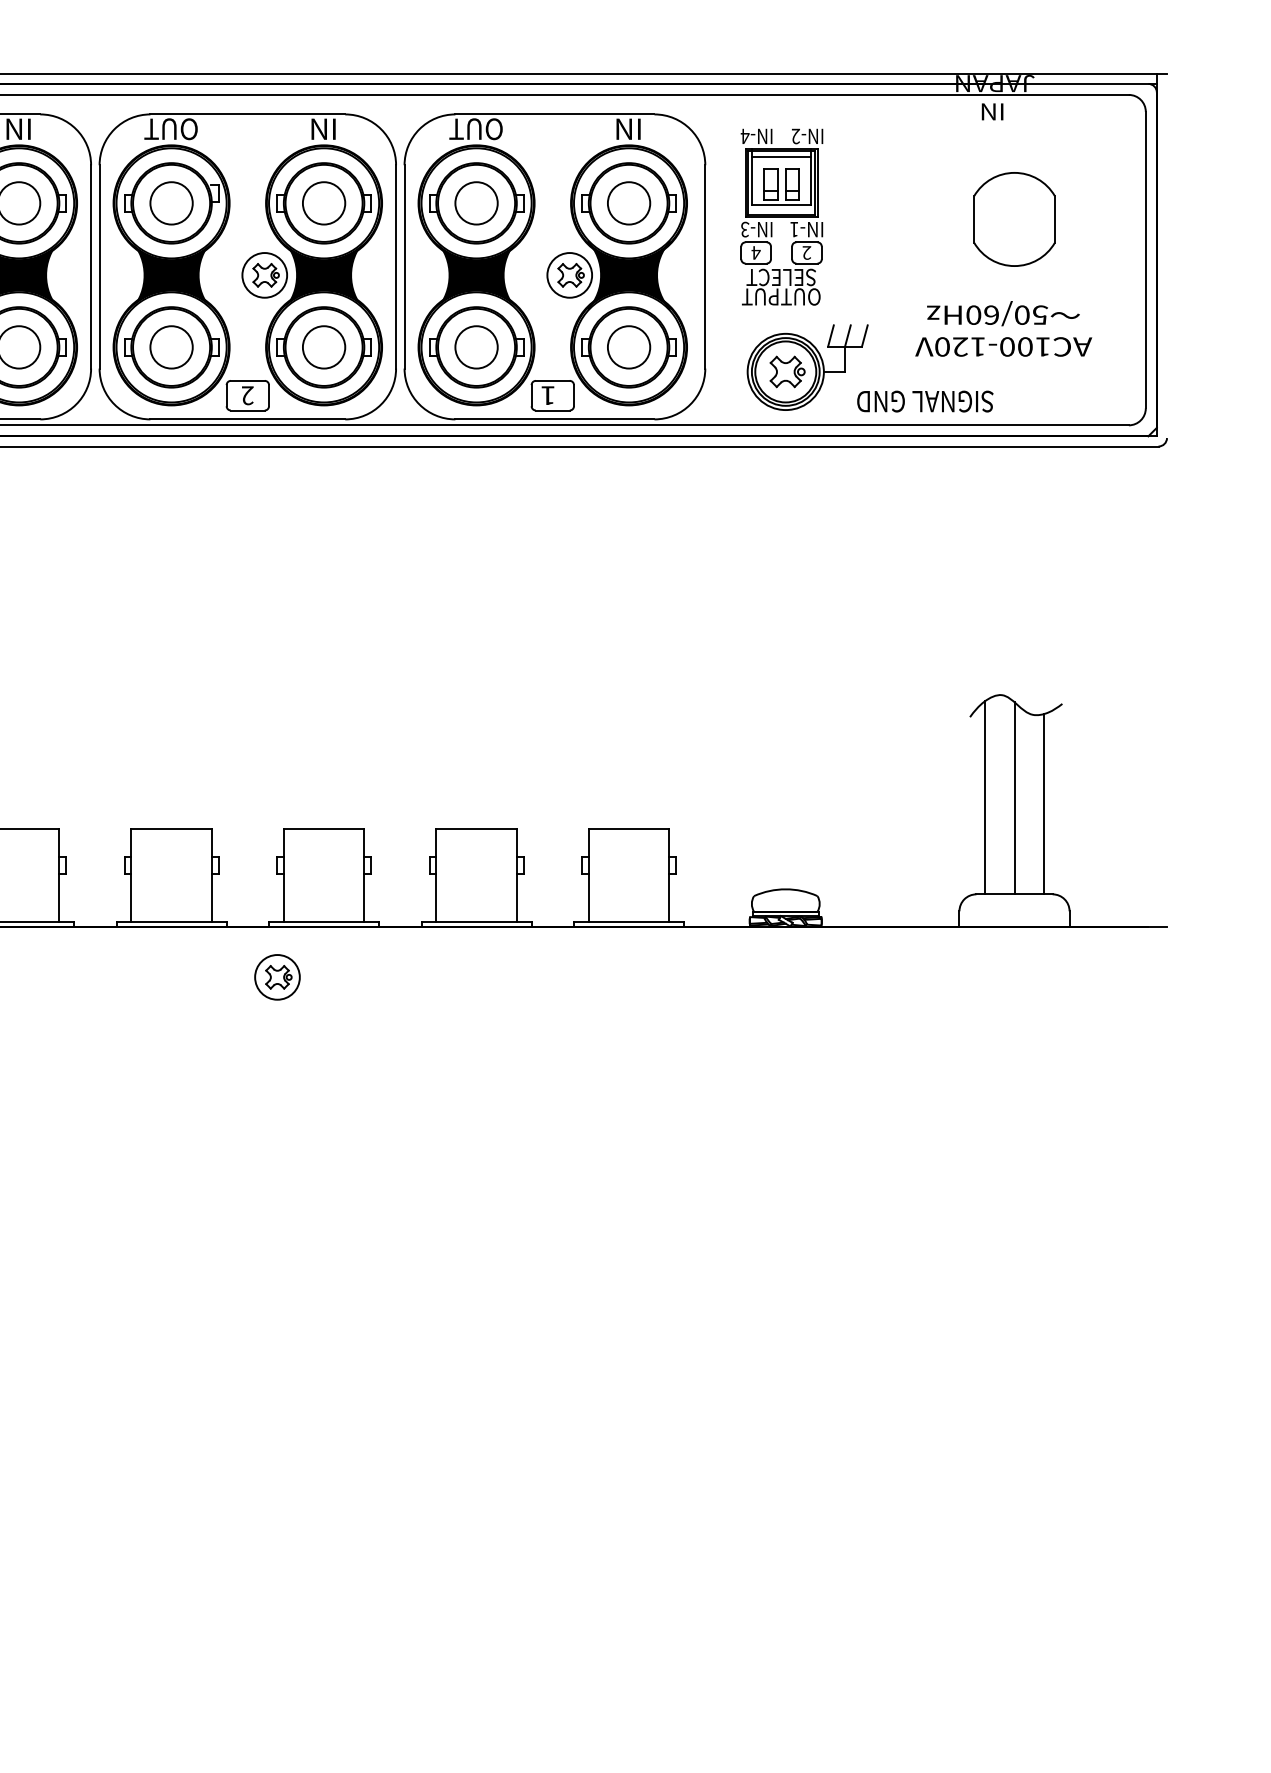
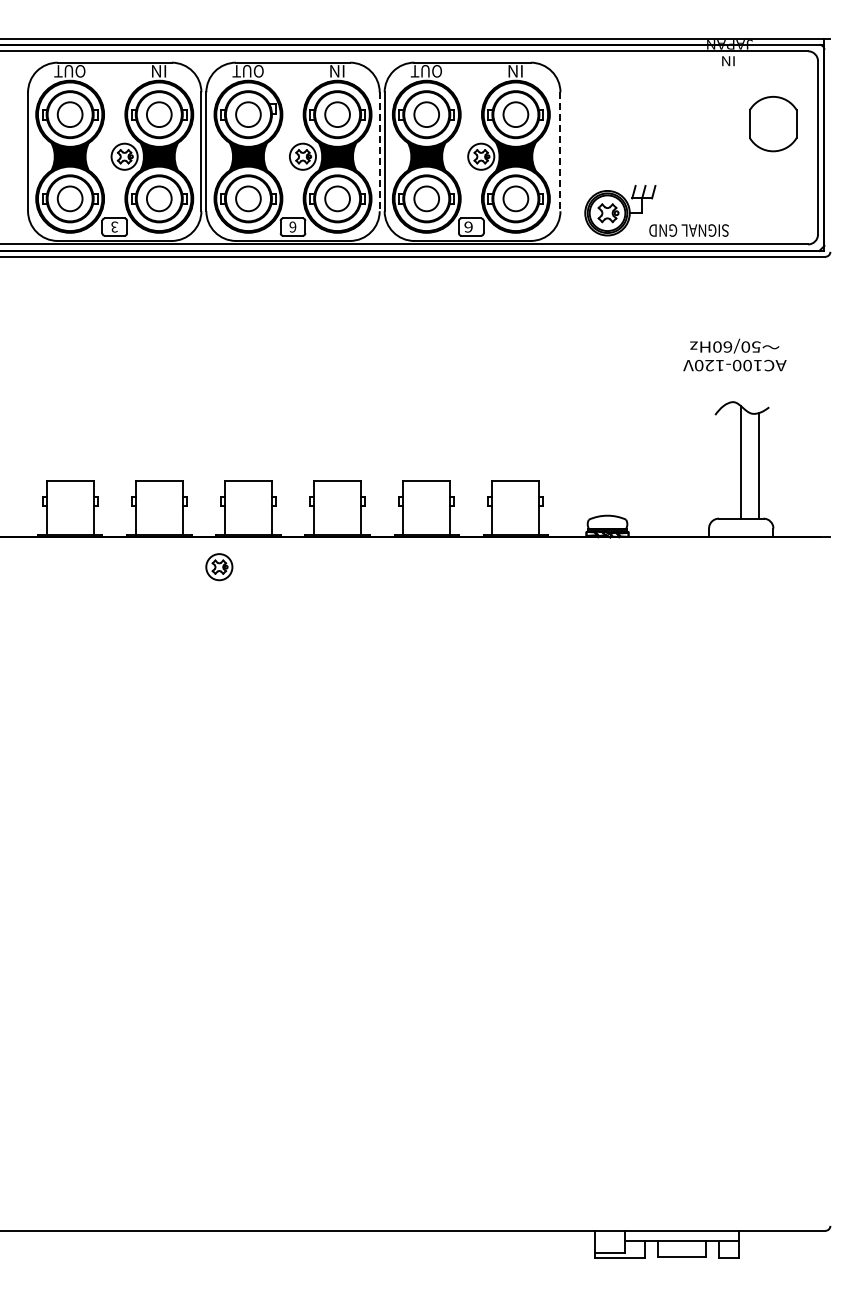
part: (780, 216) -> (604, 122), removed
part: (1014, 220) -> (773, 124), moved
line: (395, 268) -> (379, 152), solid -> dashed
line: (705, 268) -> (560, 152), solid -> dashed
text: (1002, 327) -> (734, 354), moved
text: (246, 394) -> (292, 226), 2 -> 6
text: (547, 394) -> (468, 226), 1 -> 6
line: (984, 796) -> (723, 461), removed
part: (277, 977) -> (219, 567), moved

